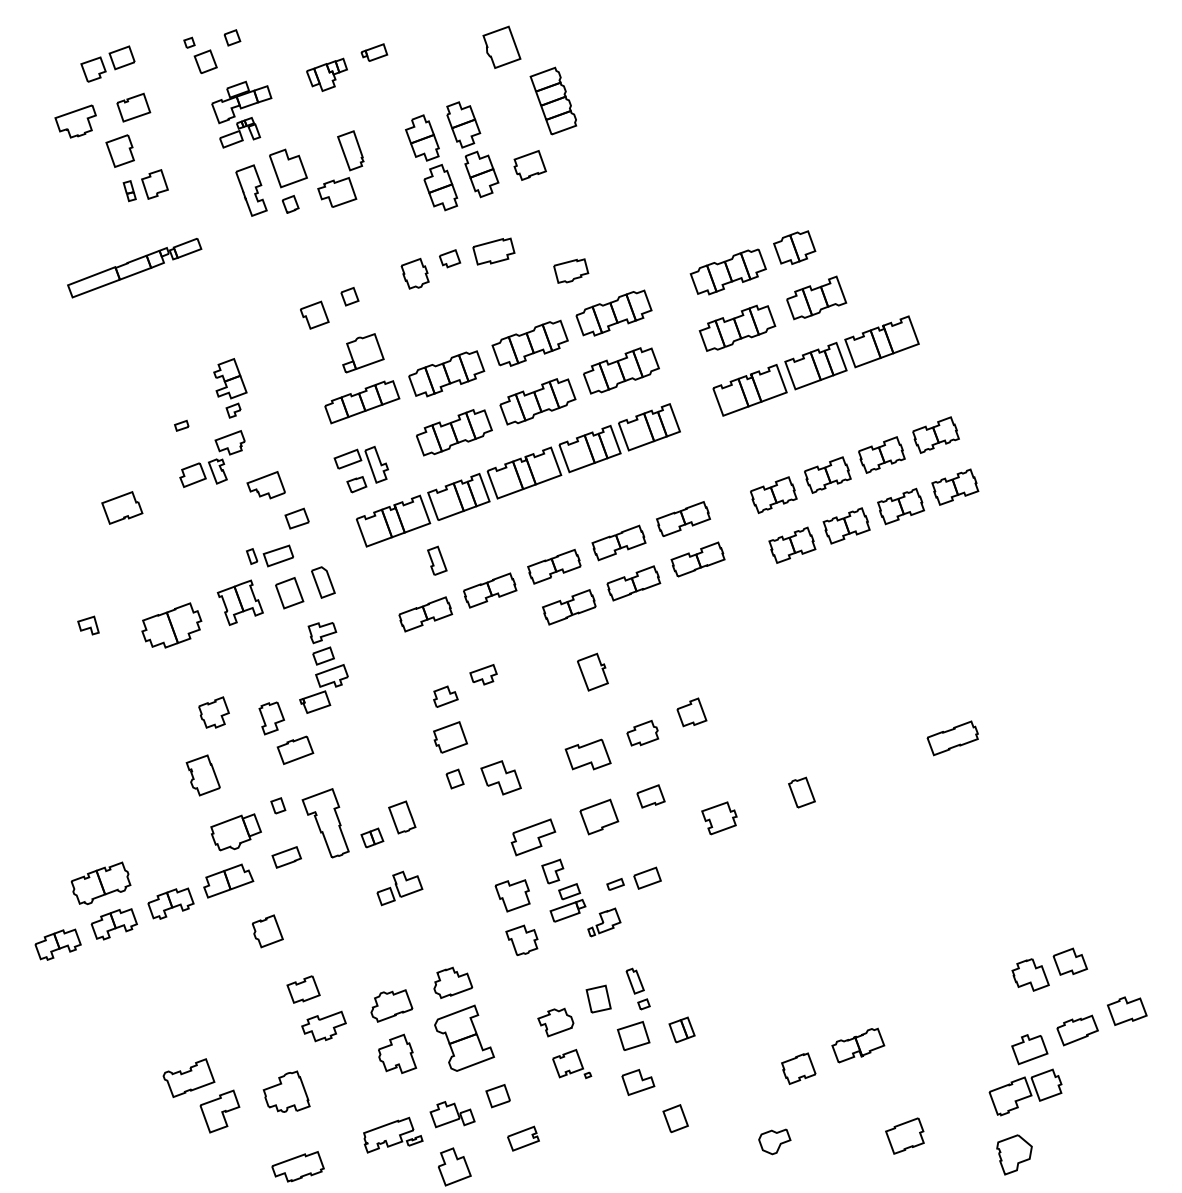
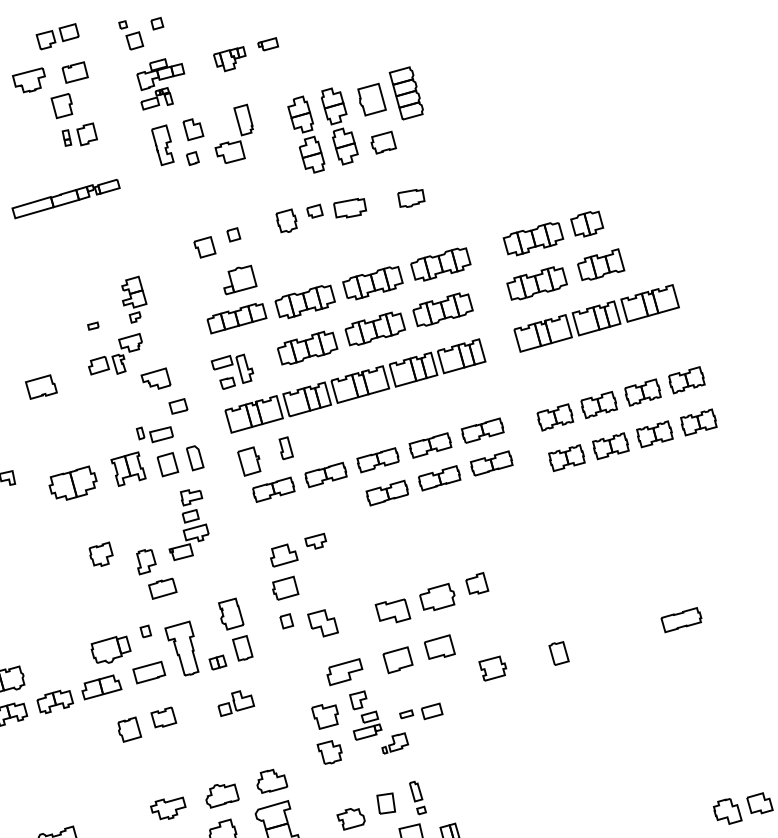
part: (501, 46) -> (371, 98), moved
part: (288, 167) -> (193, 129), size x0.71
part: (571, 270) -> (411, 197), moved
part: (592, 671) -> (248, 460), moved
part: (445, 696) -> (284, 555), size x1.43
part: (642, 732) -> (437, 596), size x1.43
part: (202, 775) -> (230, 614), moved
part: (650, 796) -> (439, 647), size x1.43
part: (286, 857) -> (149, 672), size x1.43
part: (303, 989) -> (163, 717), moved

